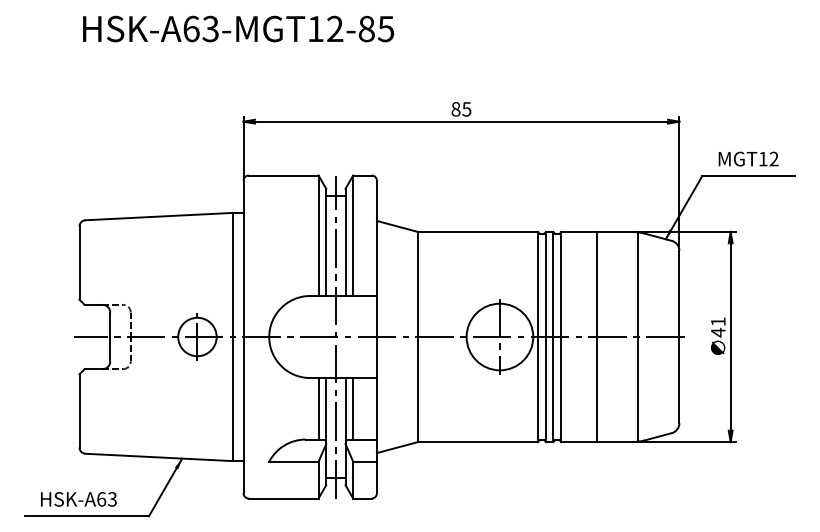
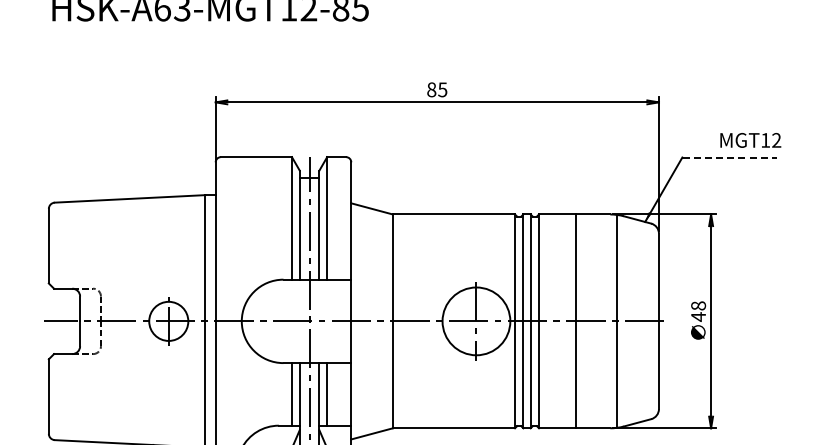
text: (748, 158) -> (750, 139), moved
line: (749, 175) -> (730, 157), solid -> dashed
text: (718, 321) -> (698, 305), 41 -> 48

